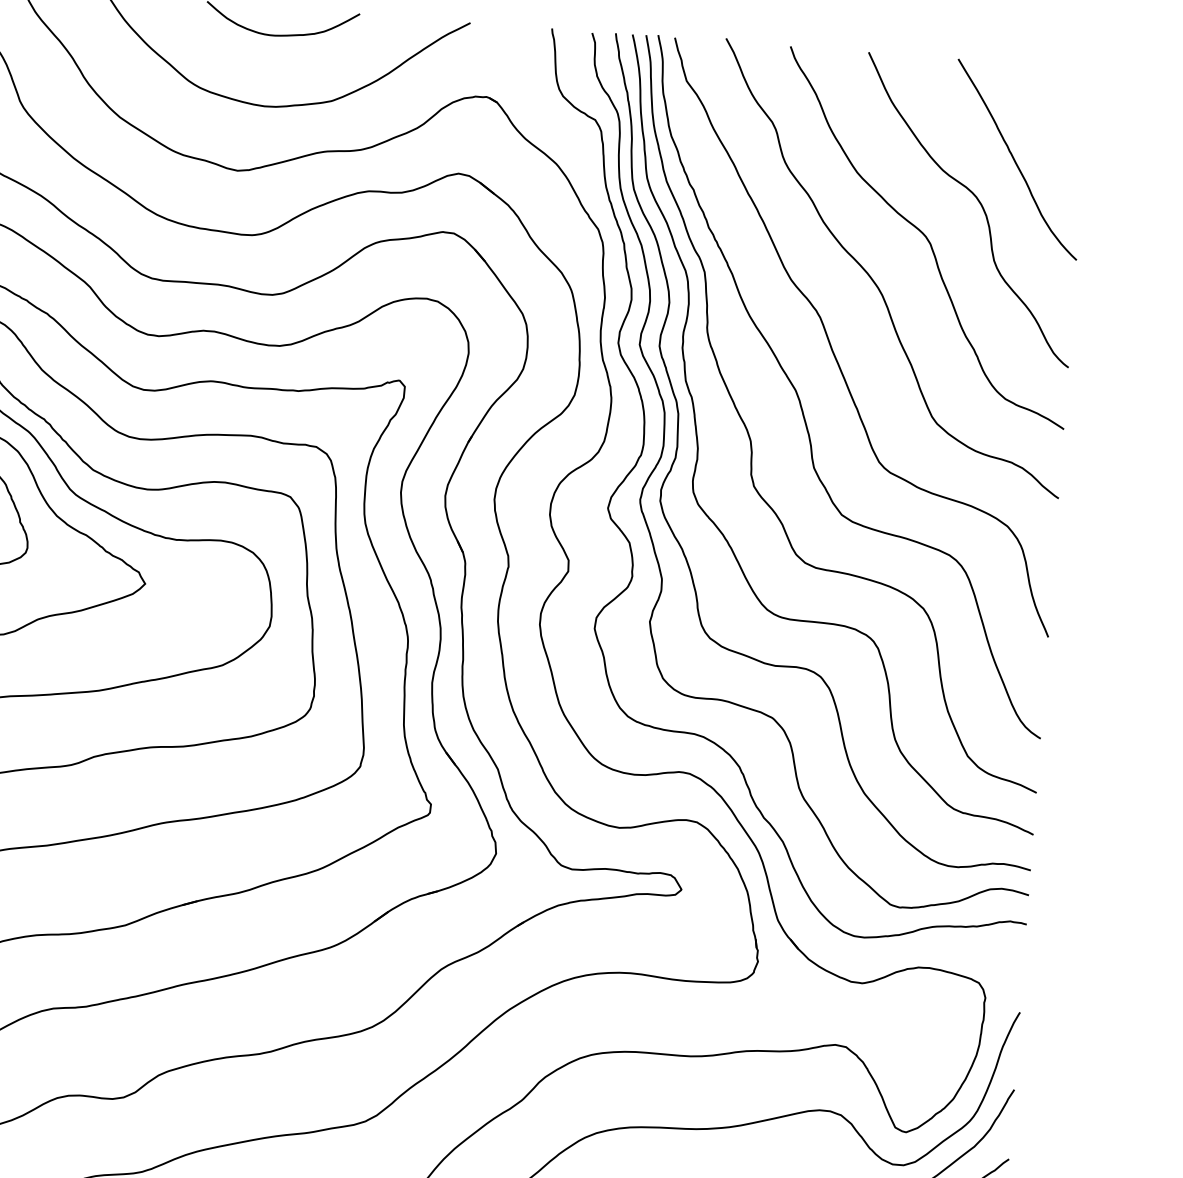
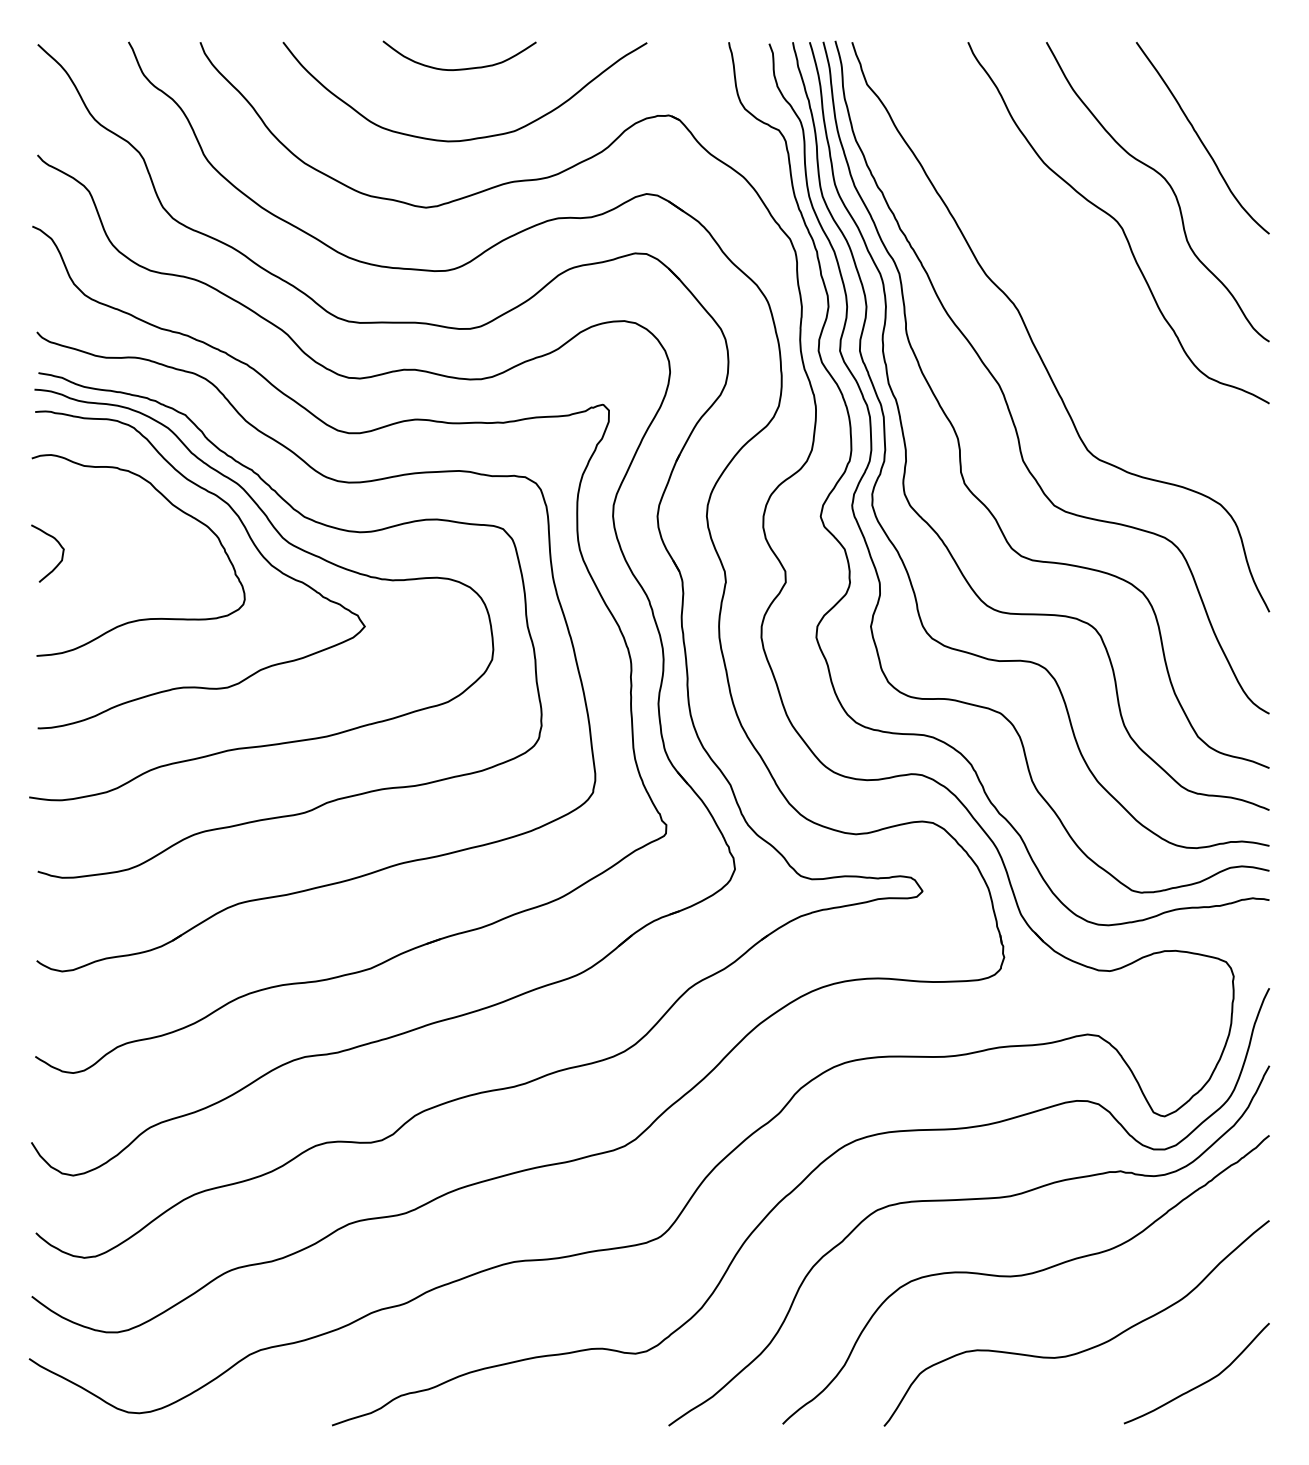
curve: (873, 279) -> (1068, 268), removed

